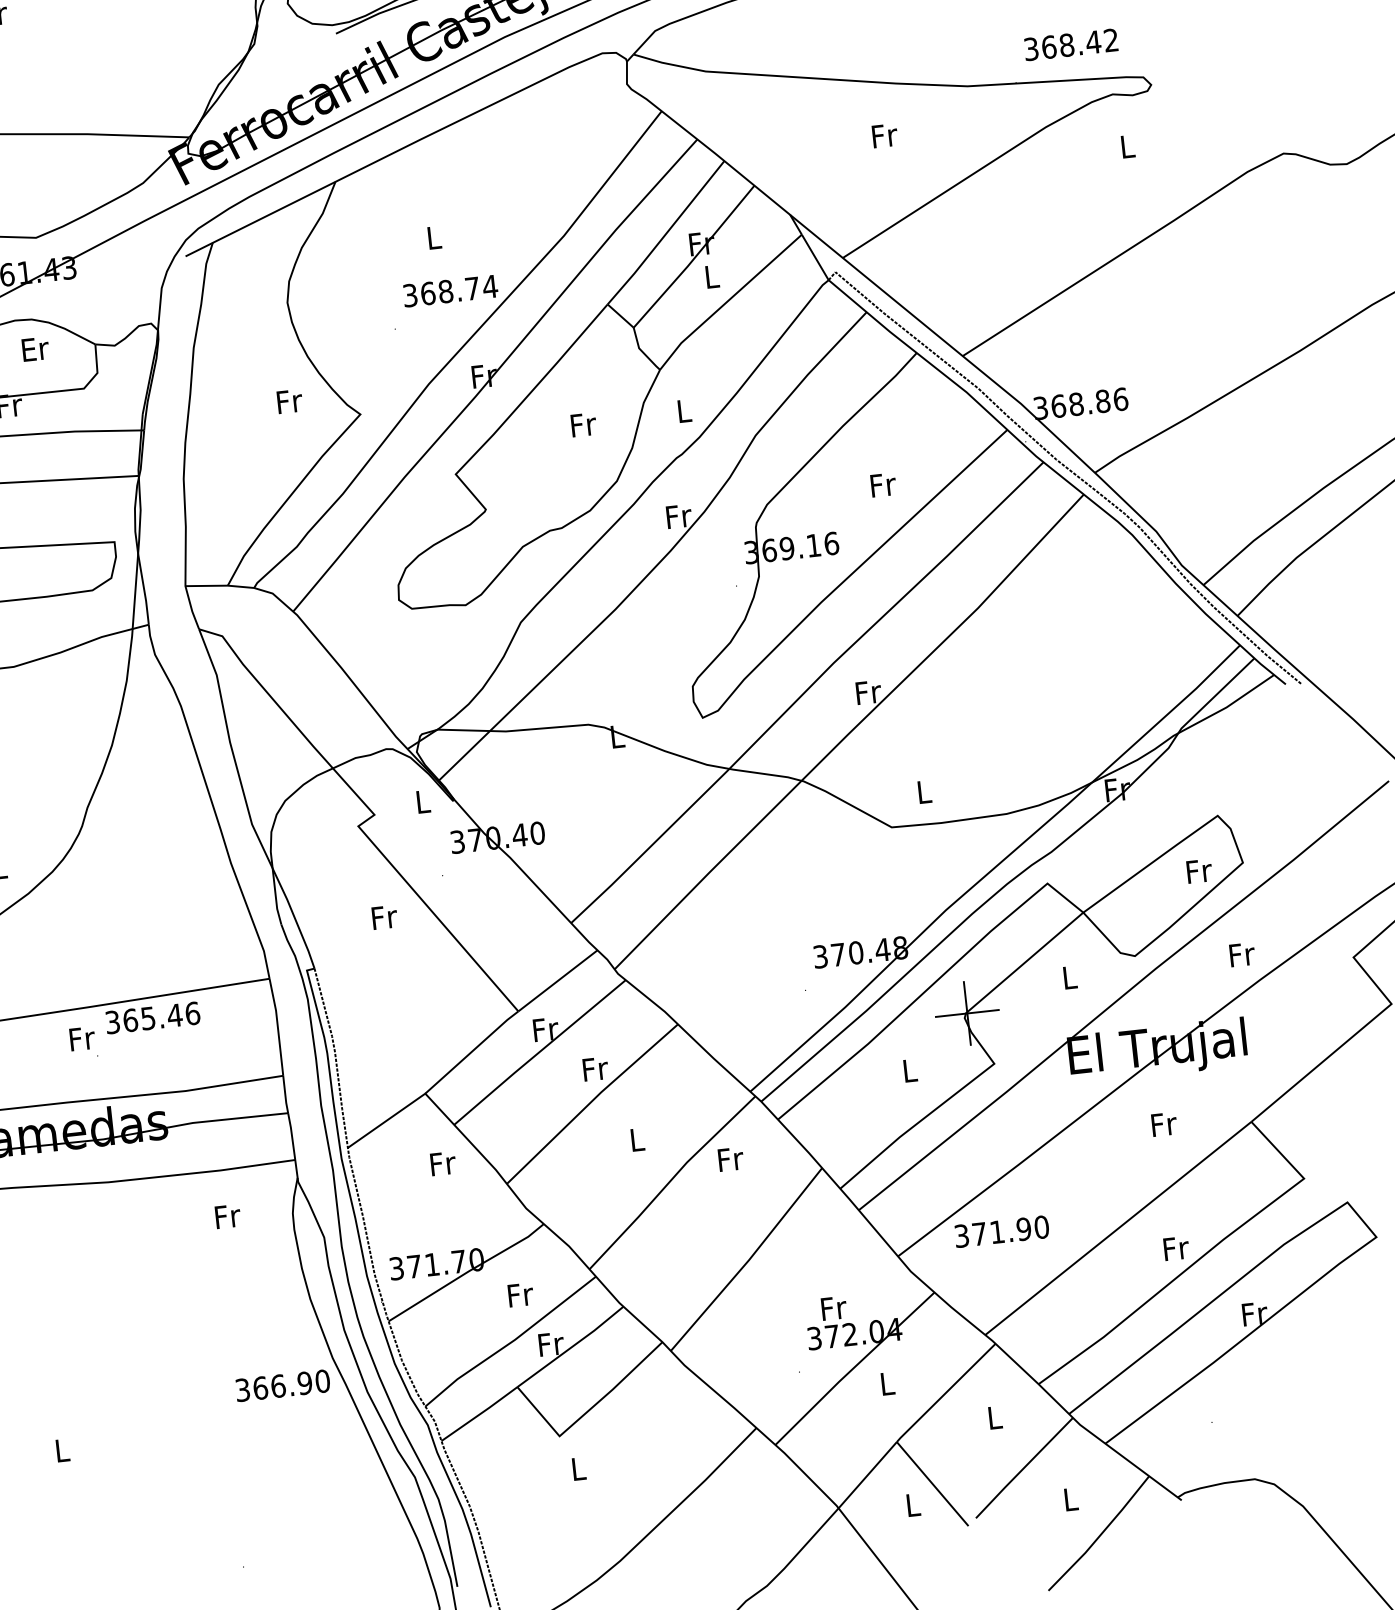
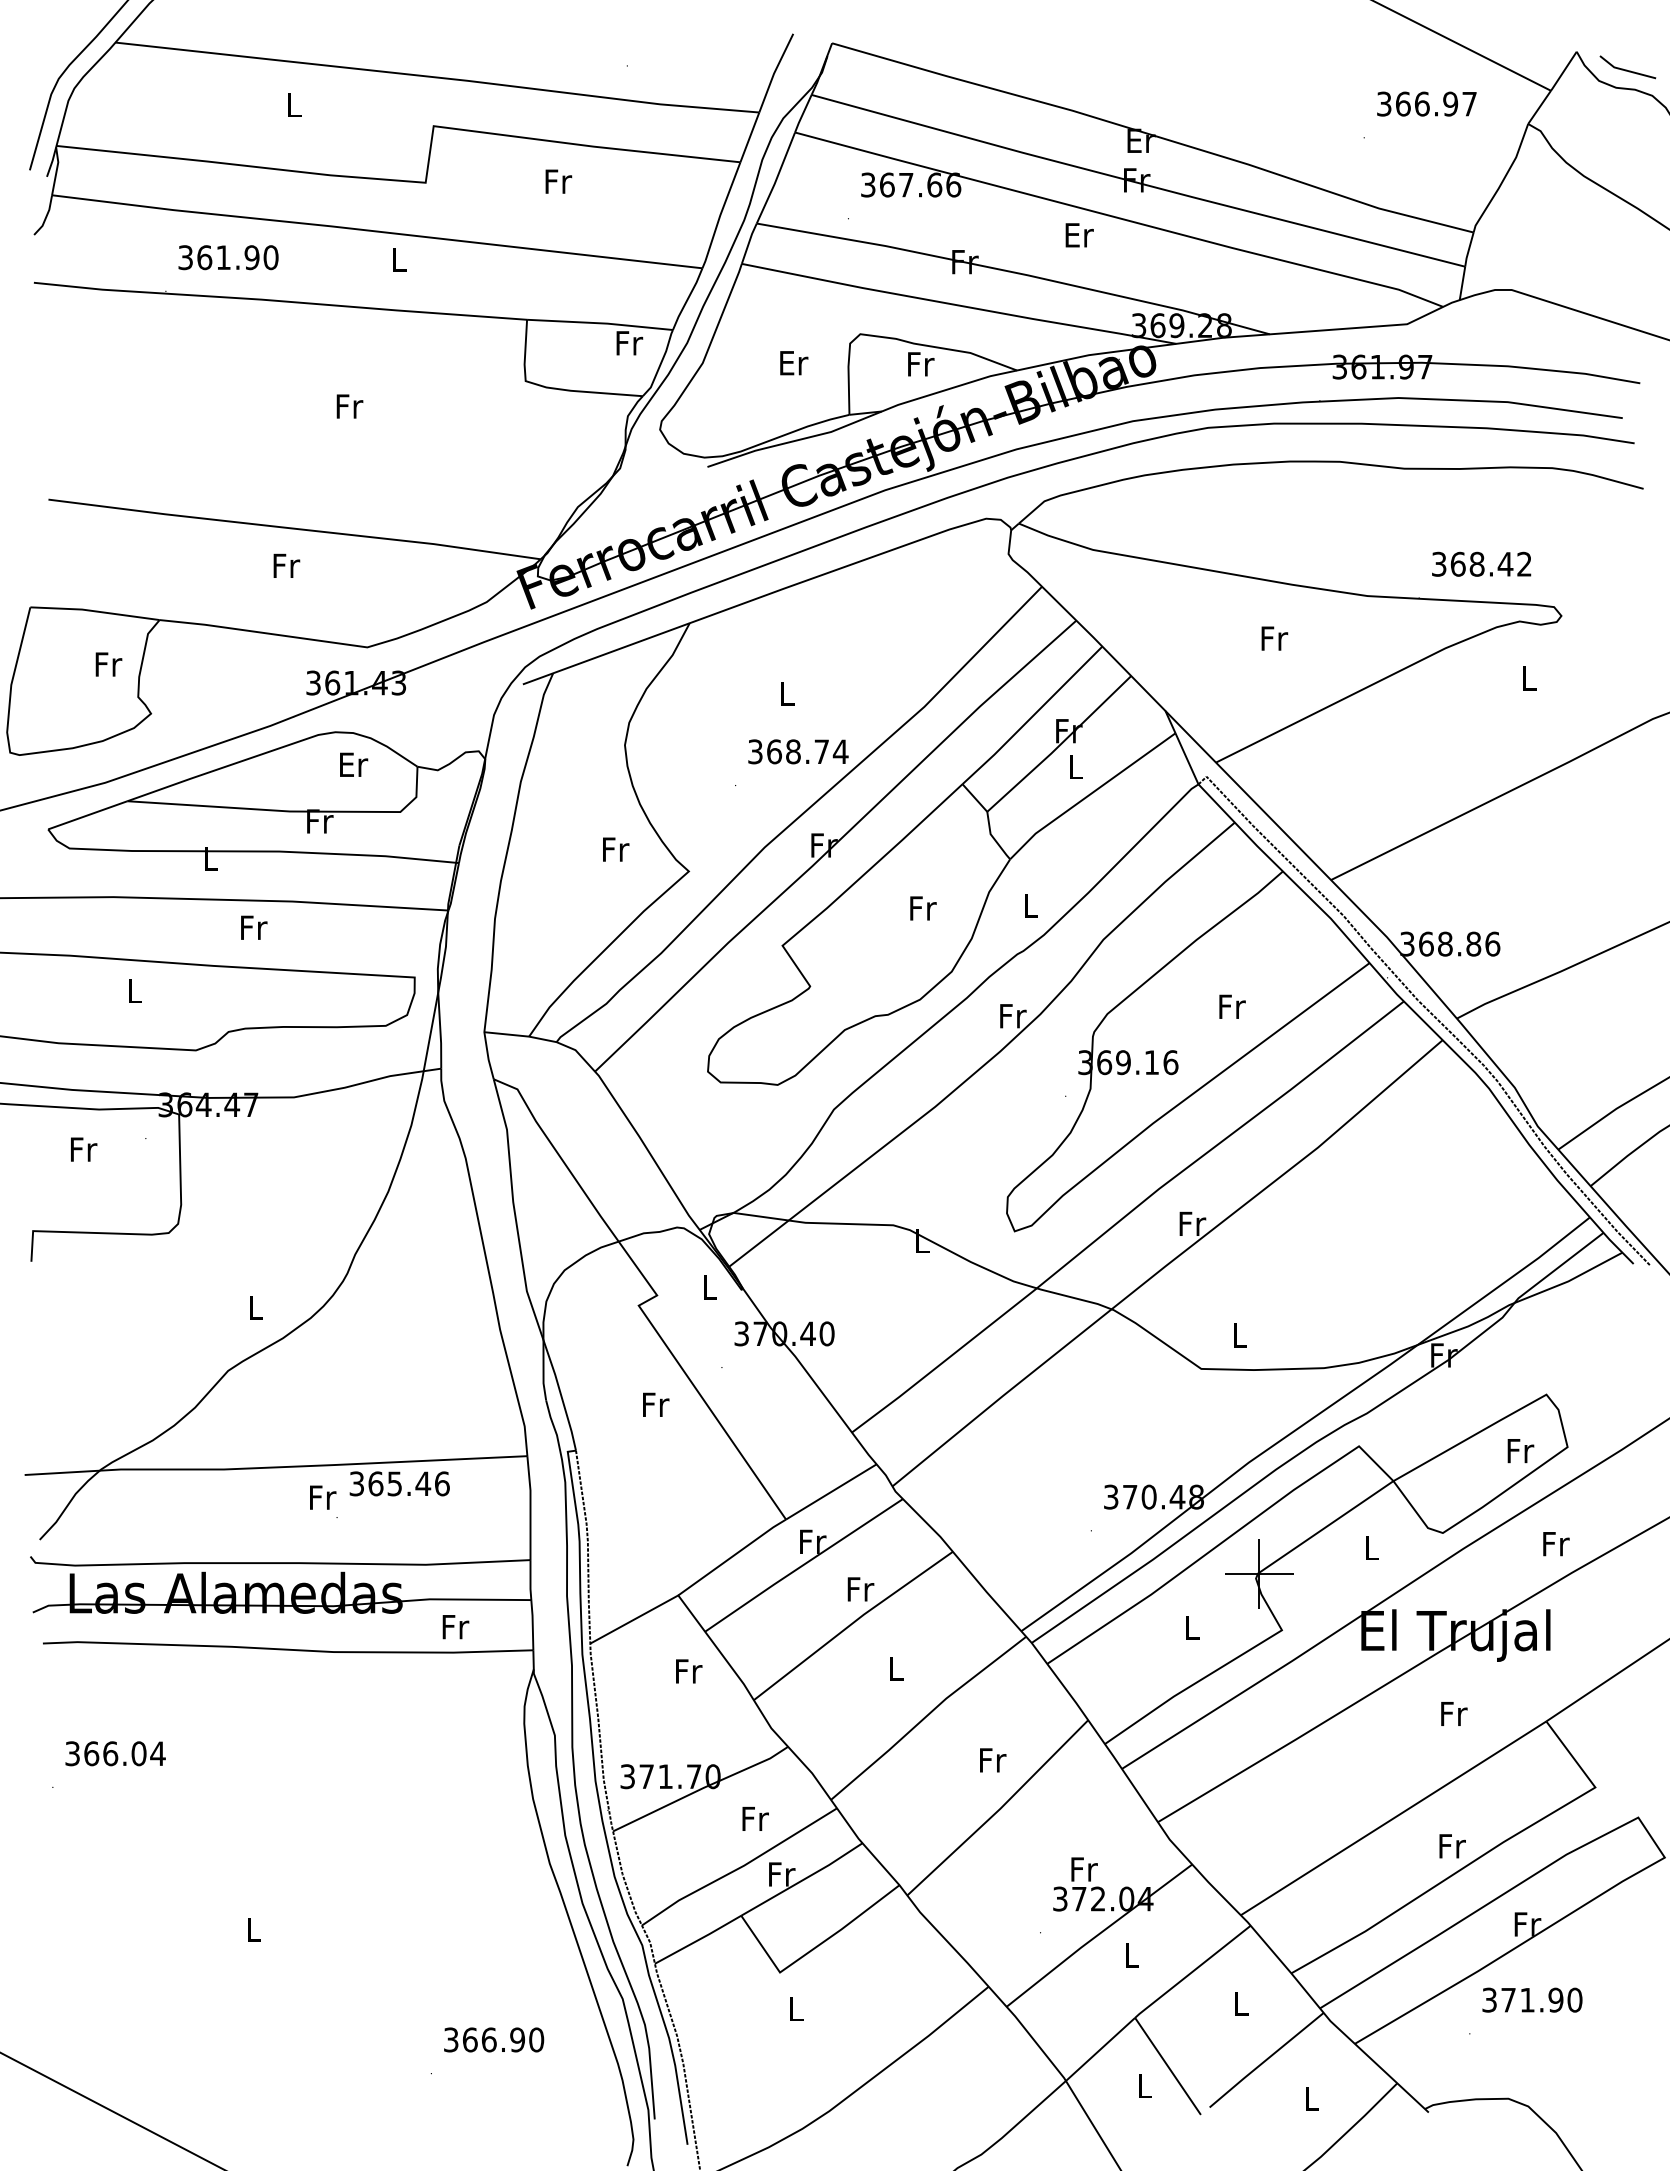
text: (731, 1159) -> (993, 1760), moved
text: (227, 1216) -> (455, 1627), moved
text: (1001, 1231) -> (1532, 1999), moved
text: (283, 1385) -> (494, 2039), moved

